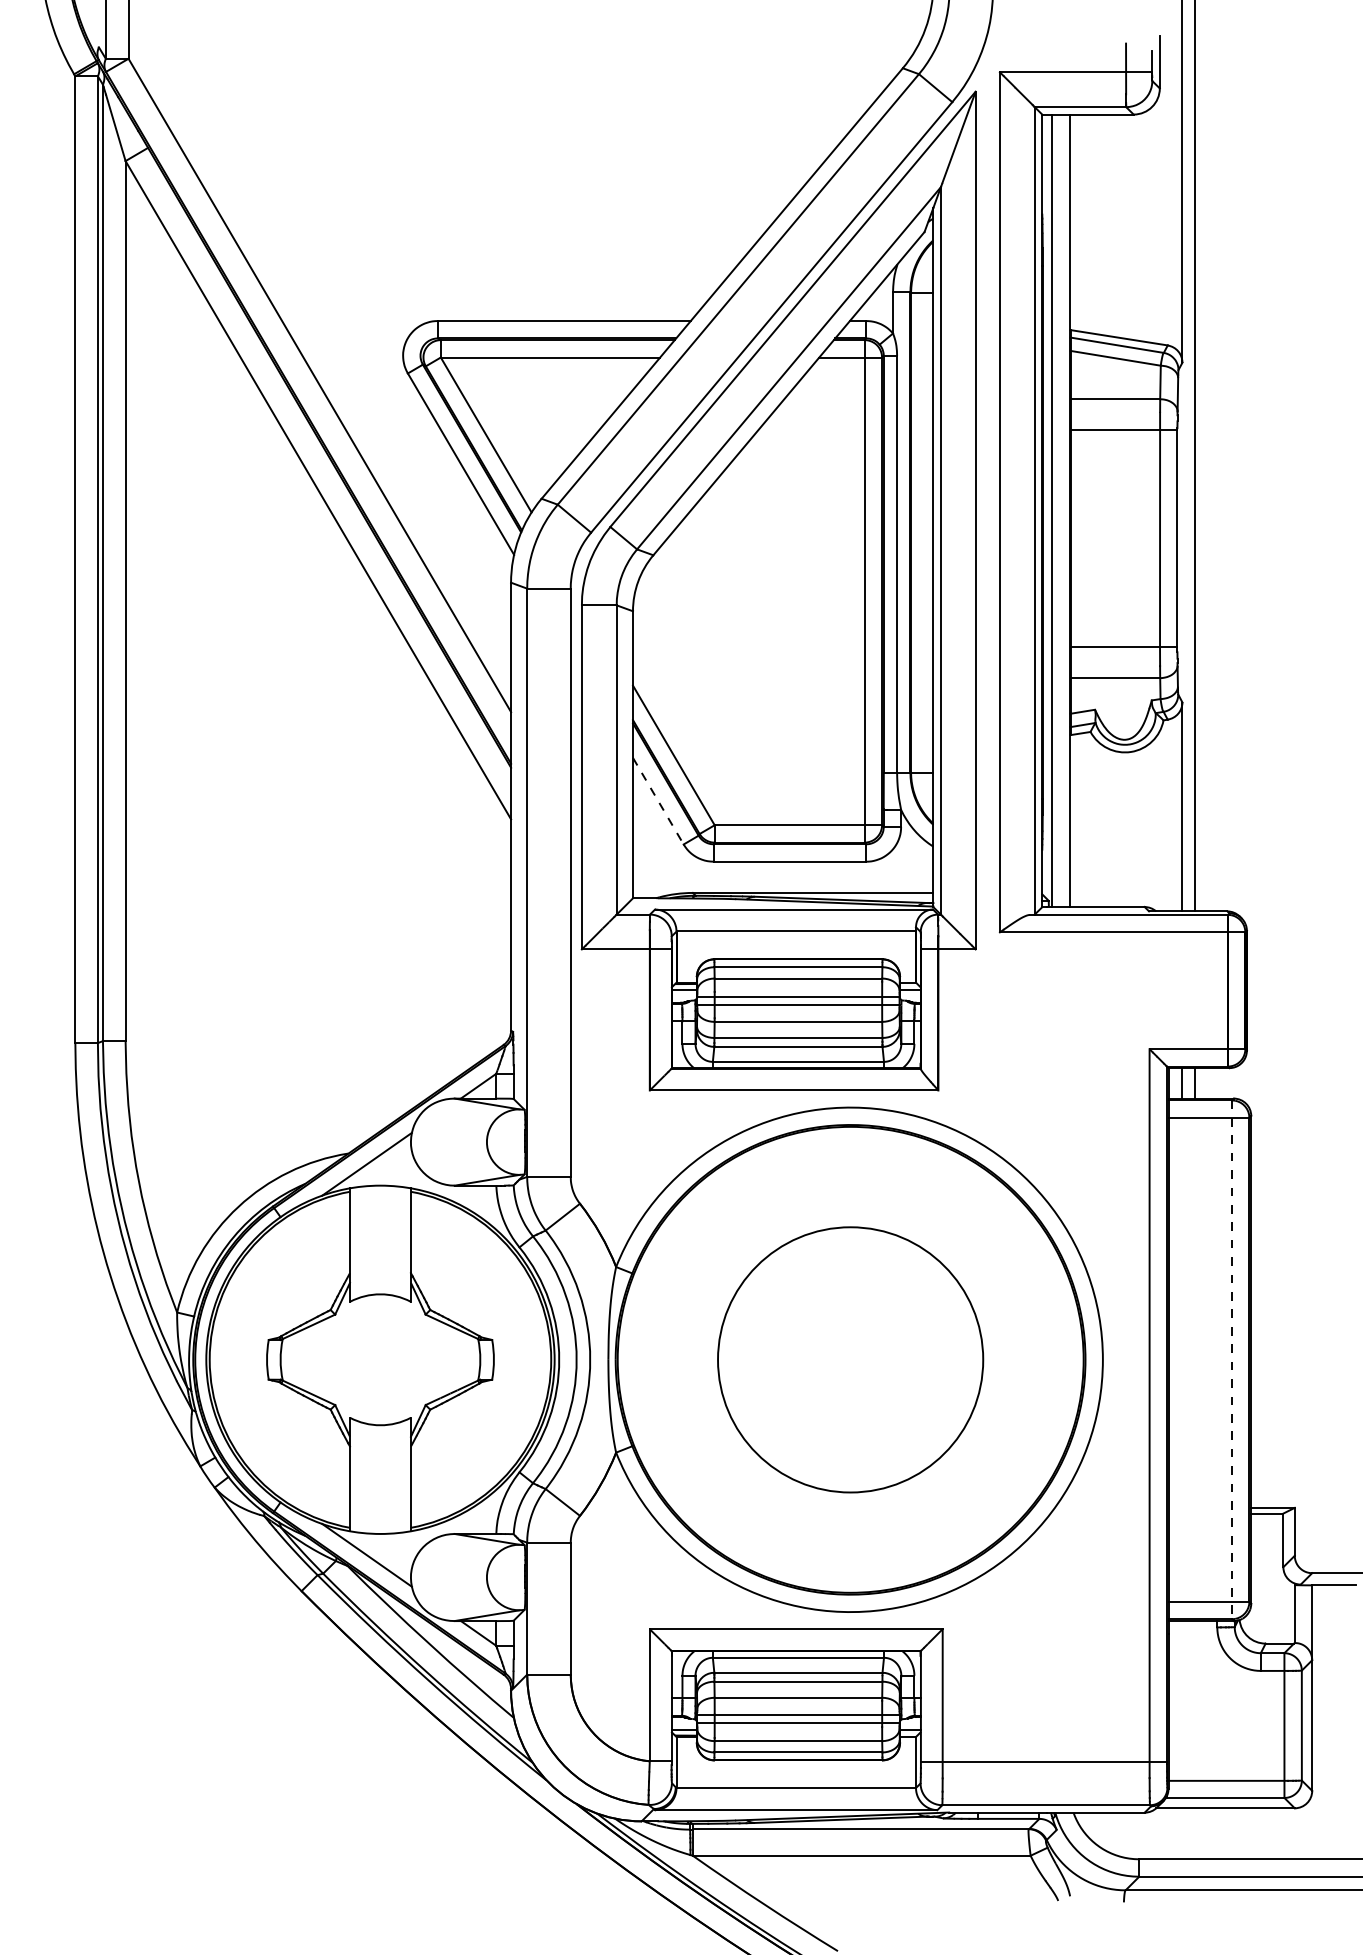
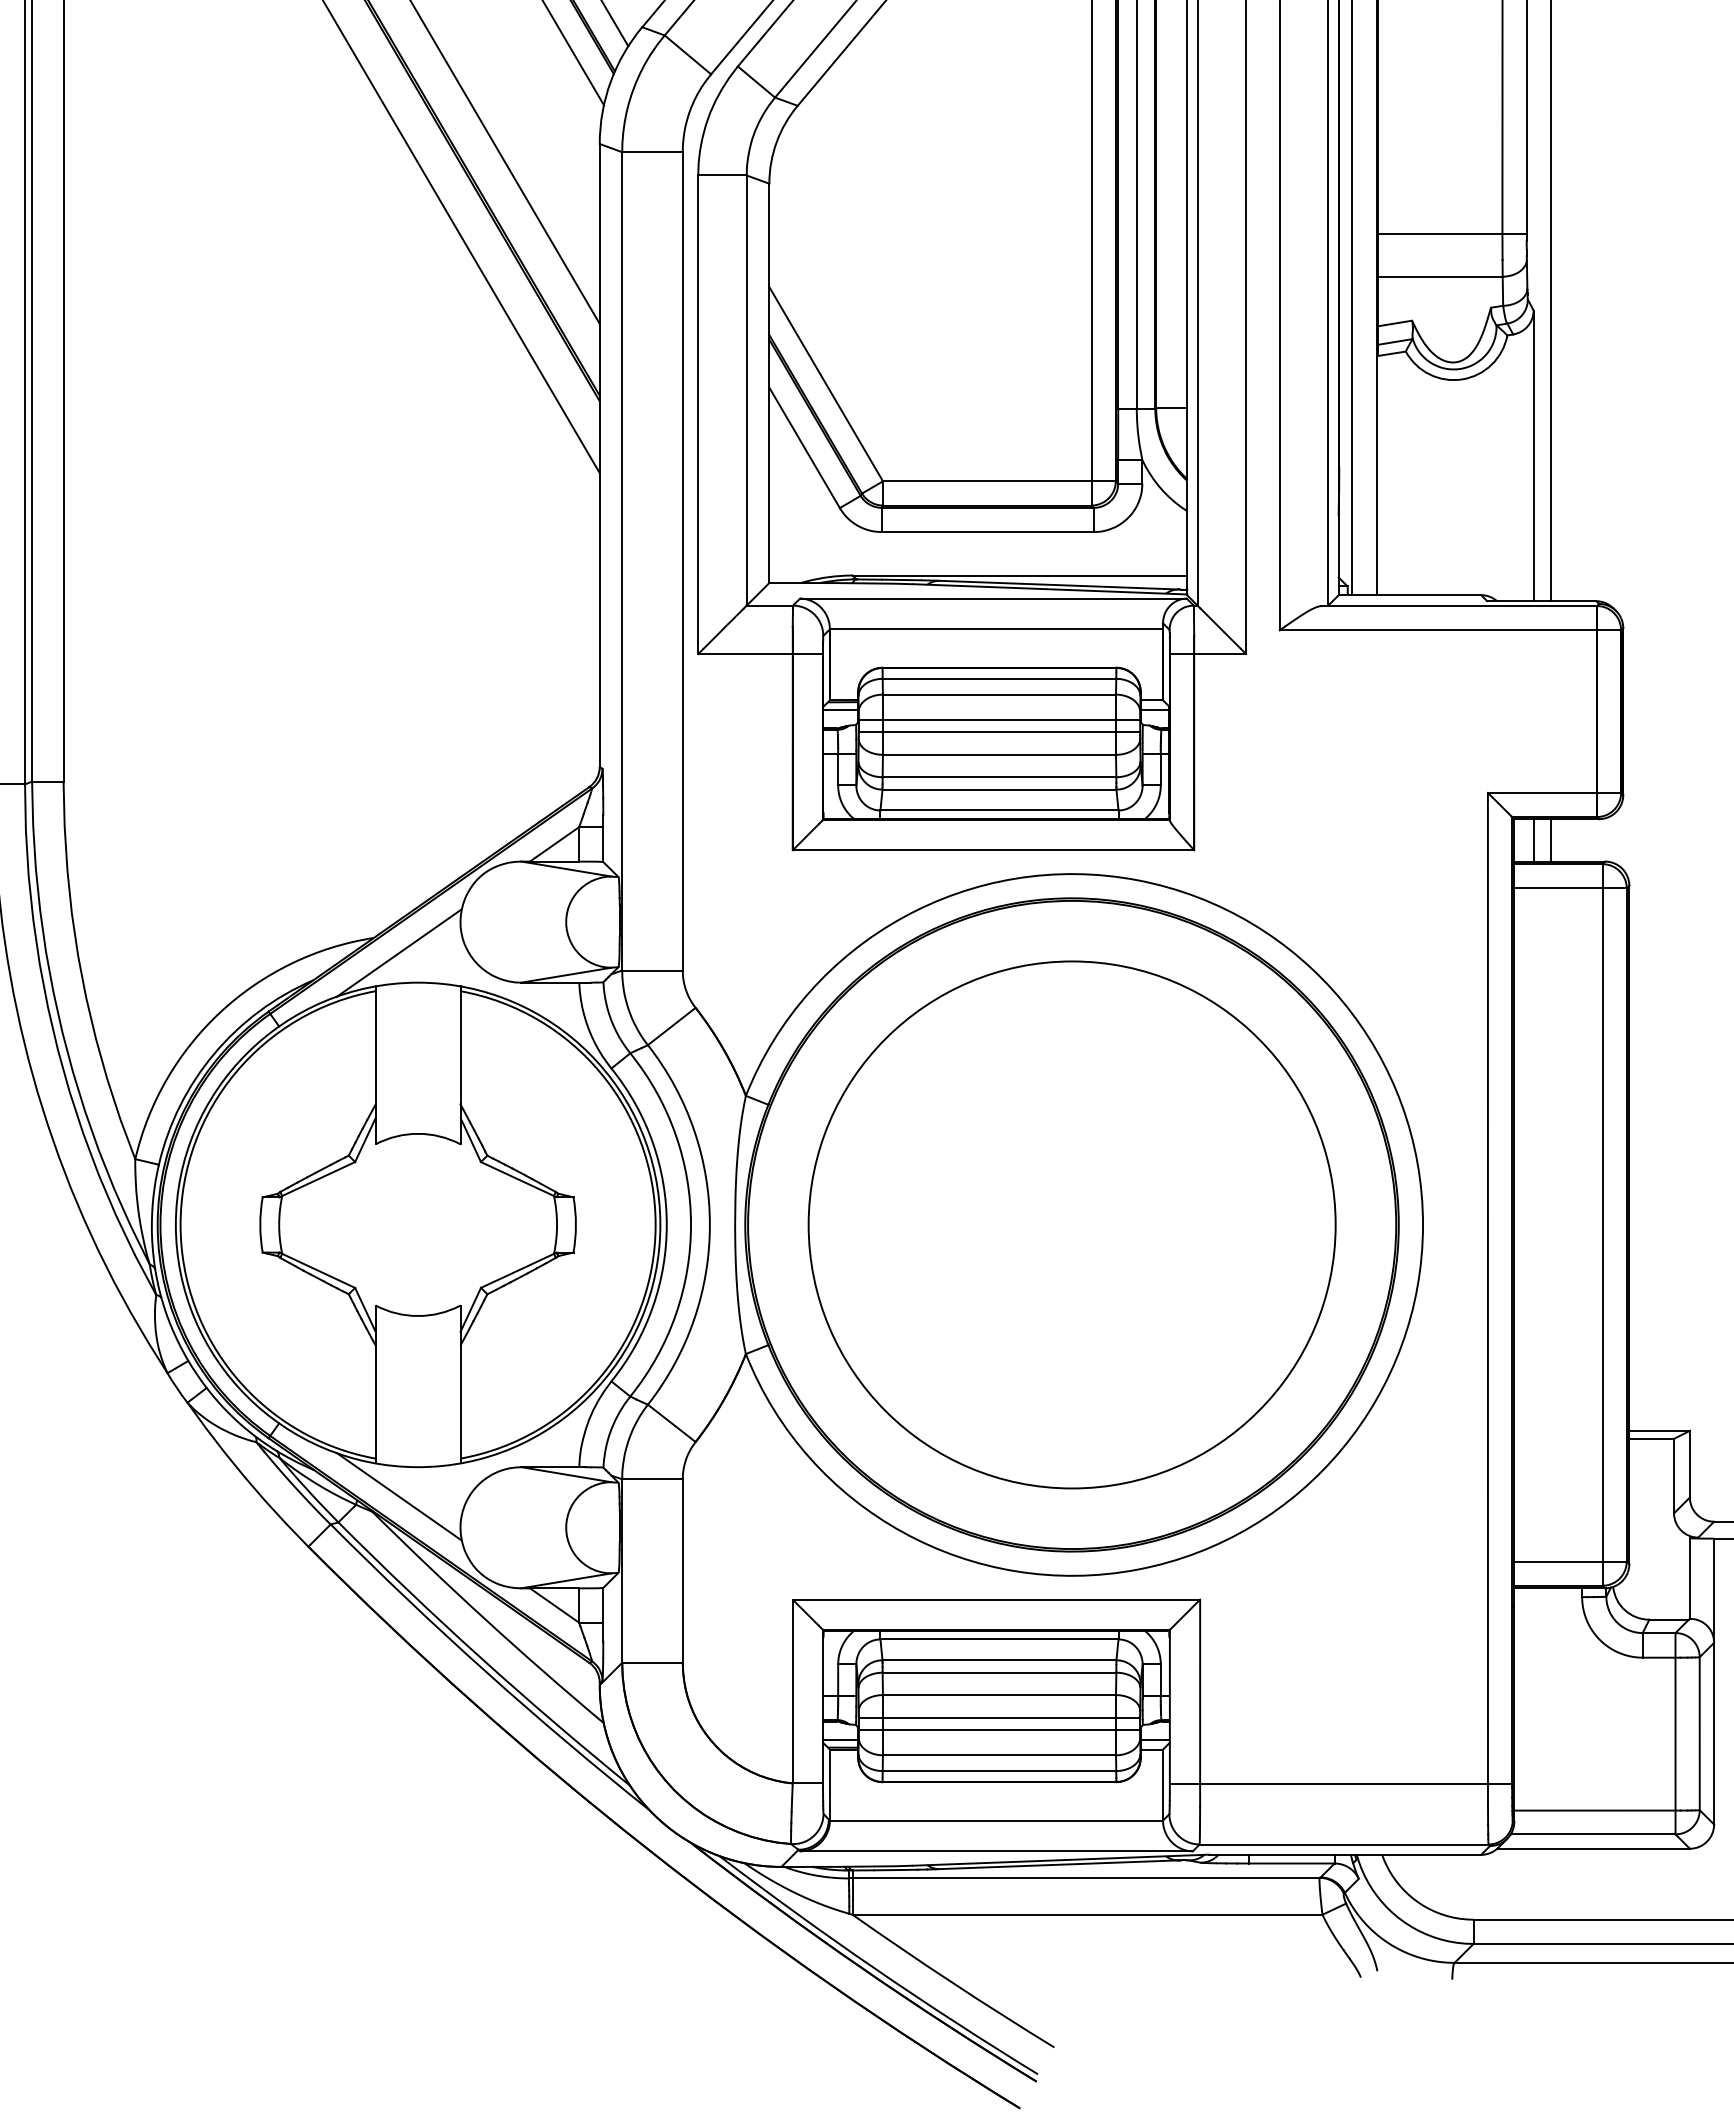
line: (658, 801) -> (804, 448), dashed -> solid
circle: (850, 1359) -> (1071, 1224), size x1.43
line: (1232, 1360) -> (1603, 1225), dashed -> solid

